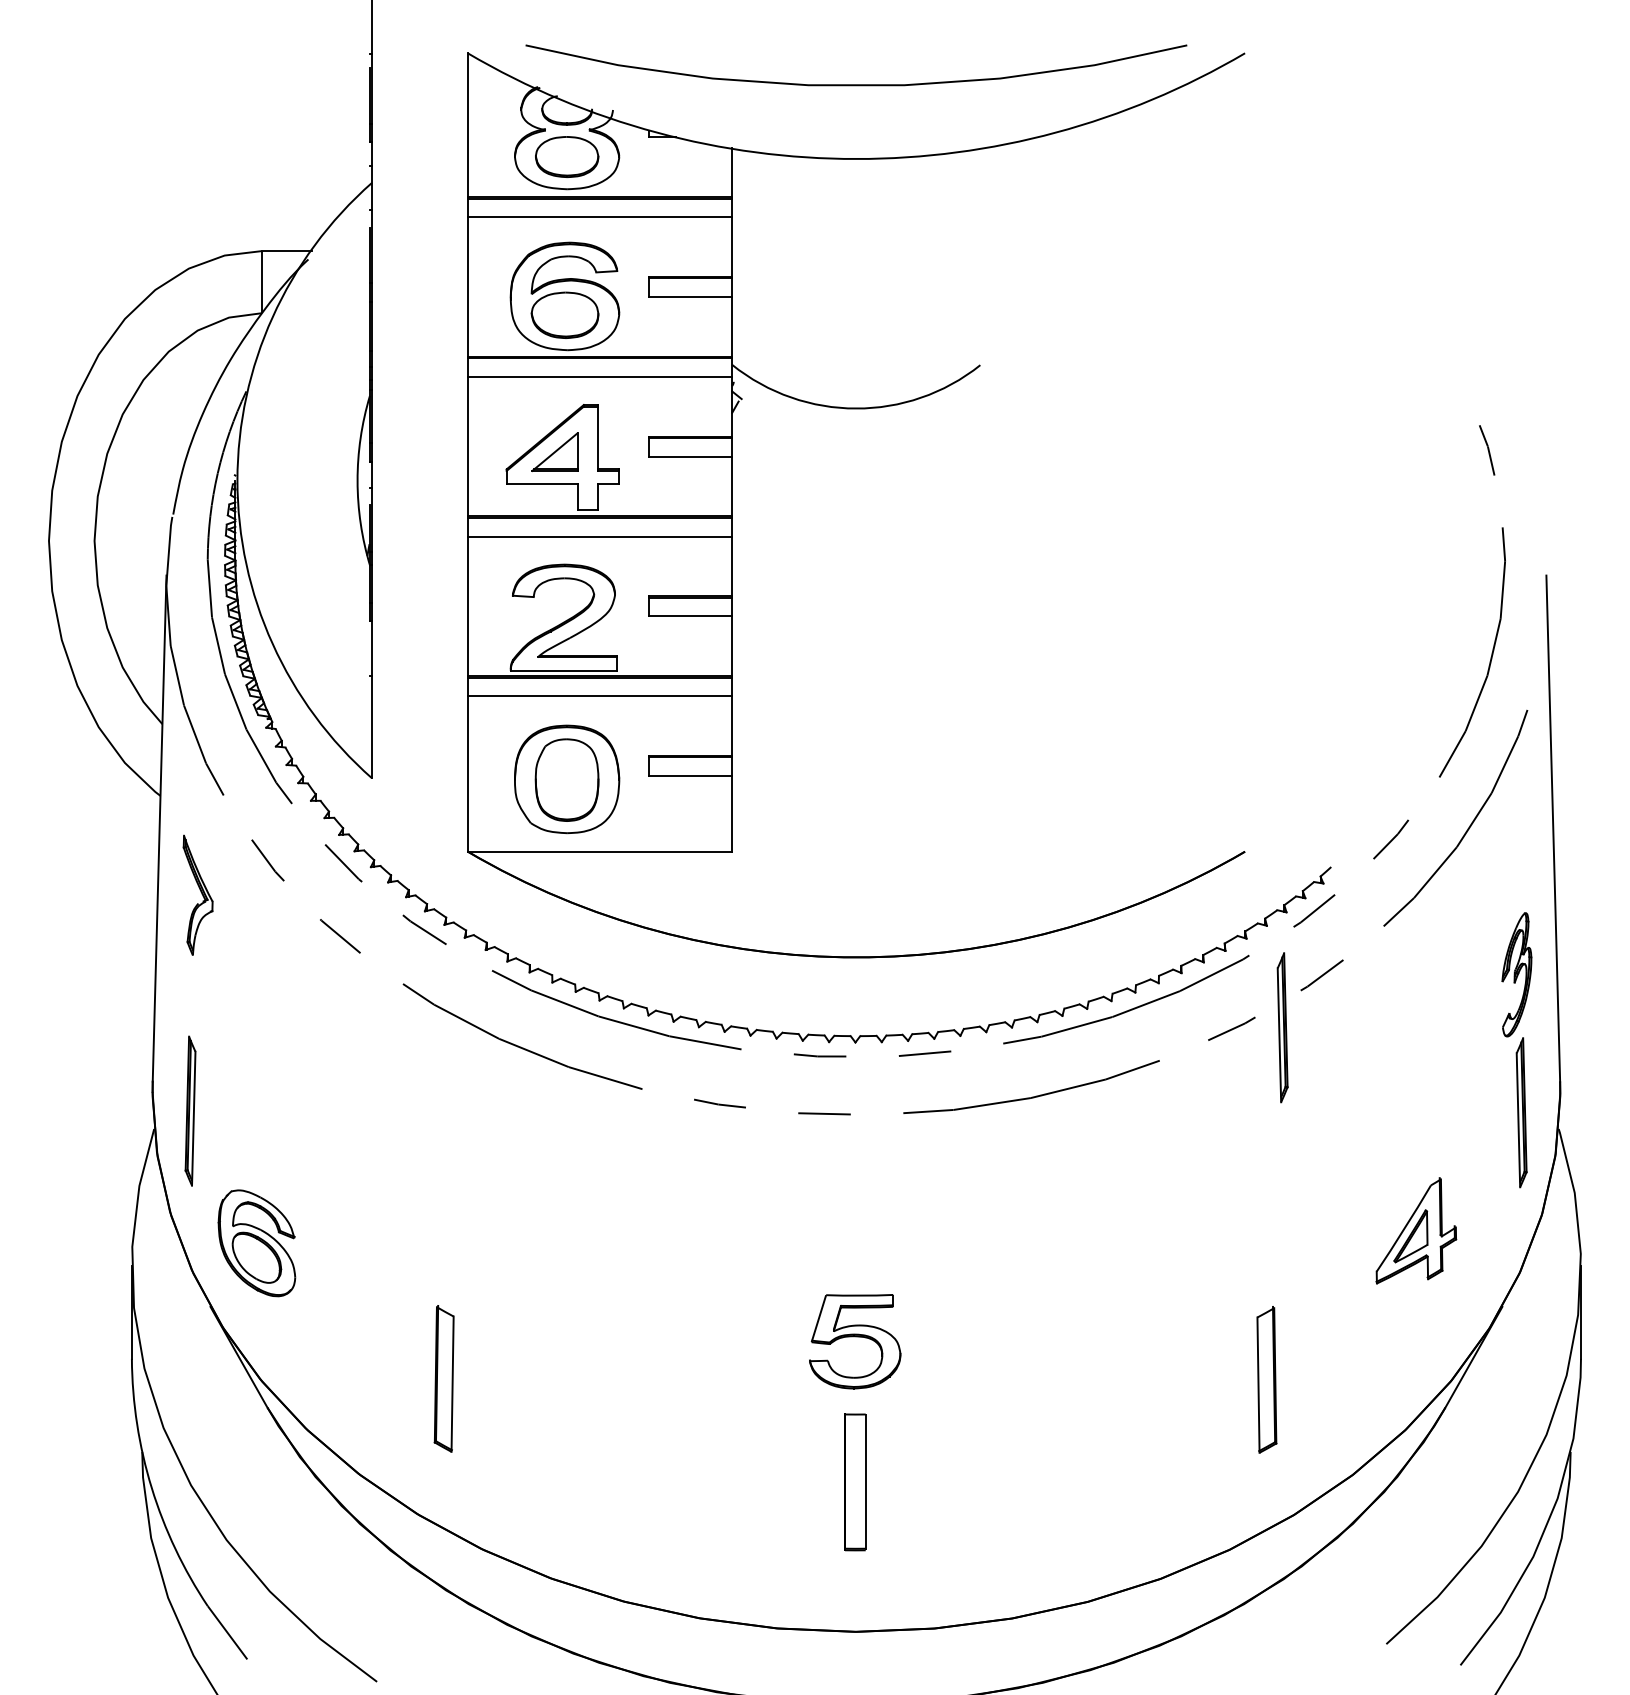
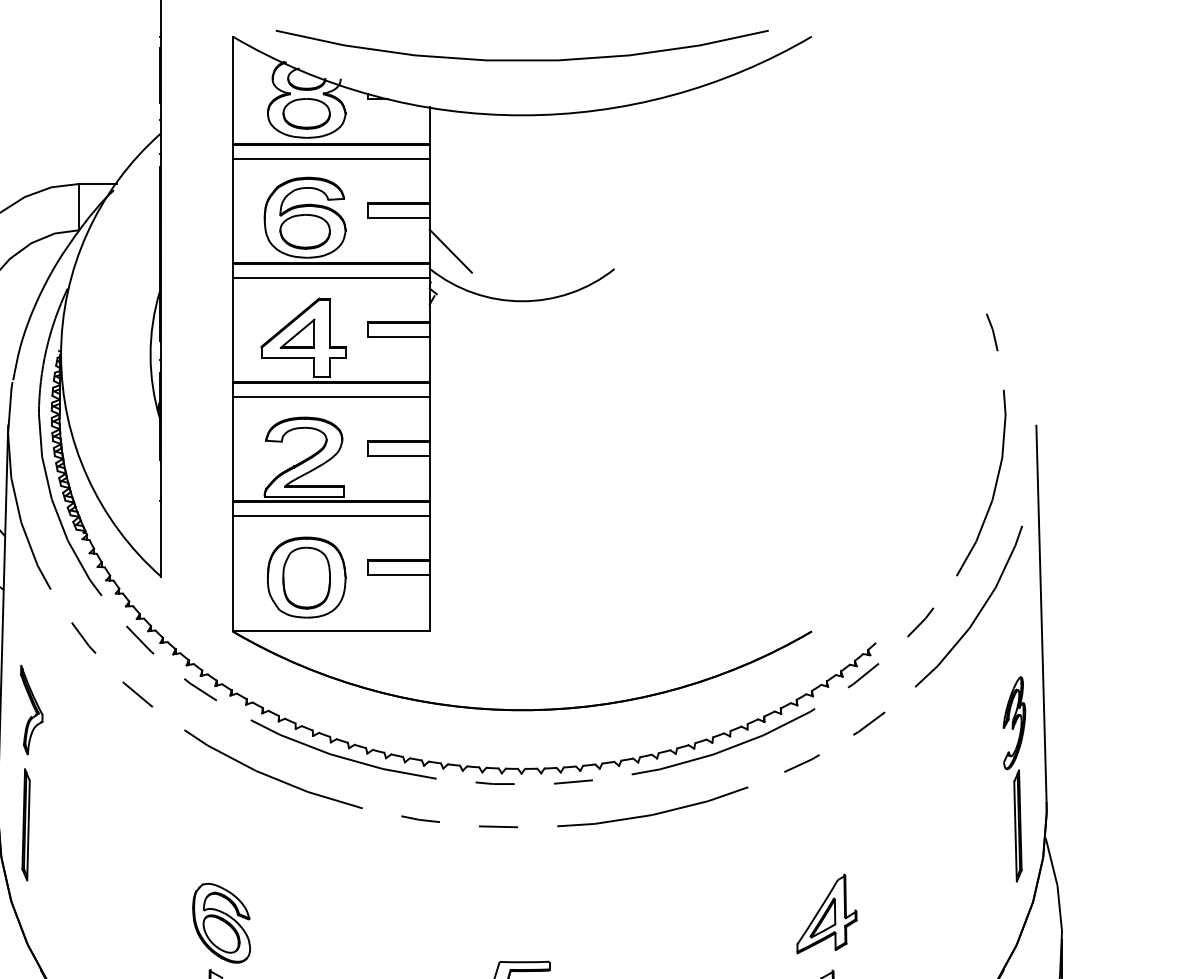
line: (760, 341) -> (450, 251), added
part: (197, 894) -> (31, 709), moved
part: (1282, 1027) -> (839, 762), removed
part: (1416, 1230) -> (827, 913), moved
part: (256, 1243) -> (221, 923), moved

